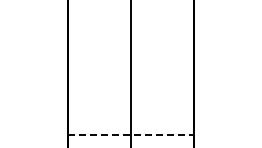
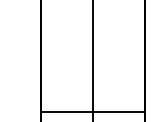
line: (130, 134) -> (92, 112), dashed -> solid

